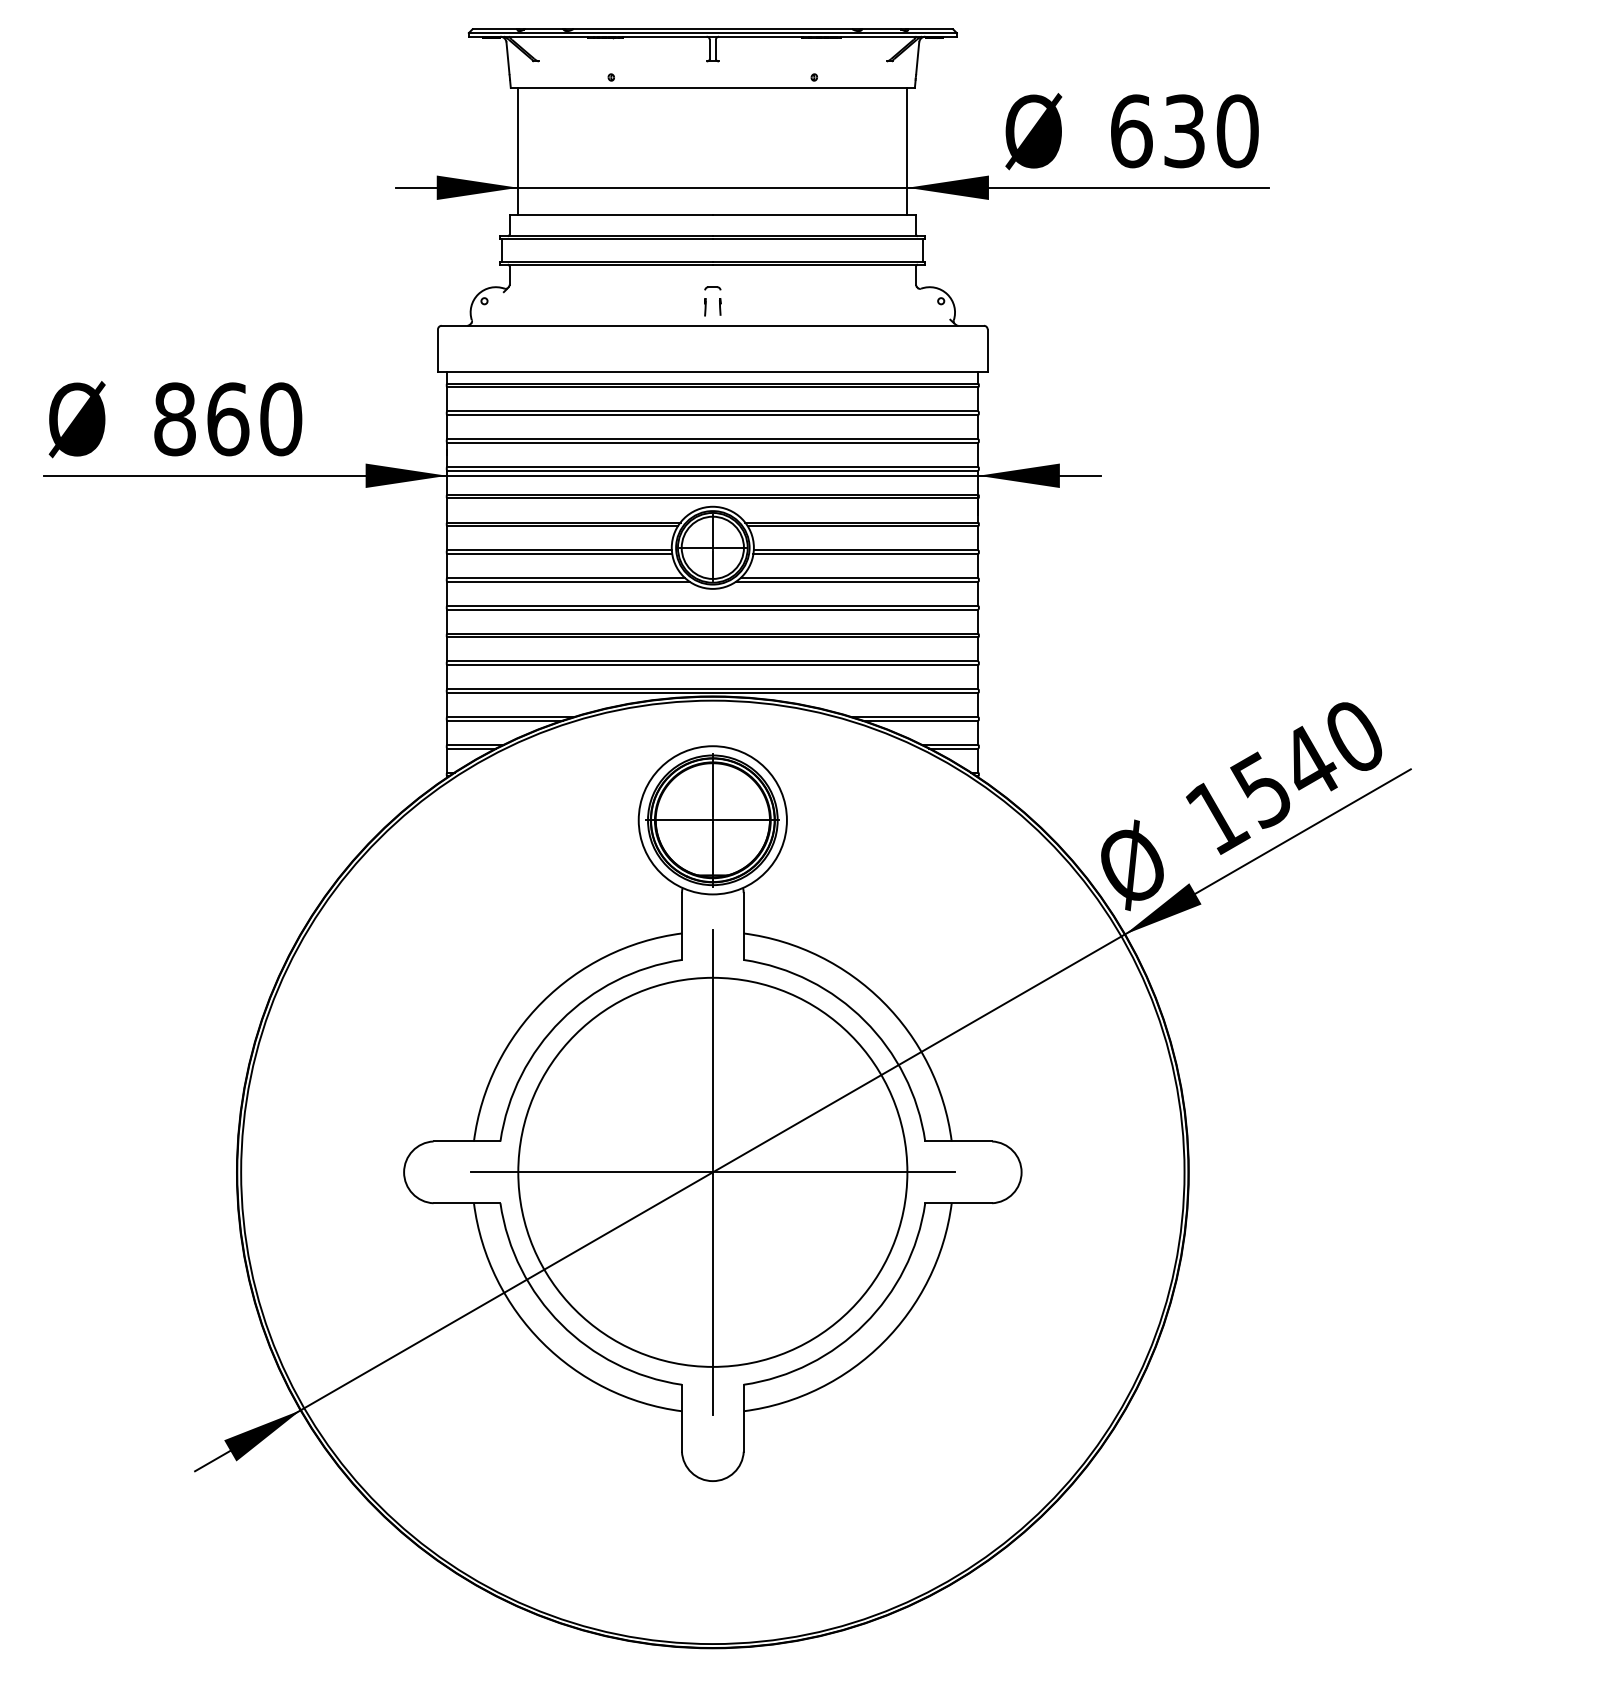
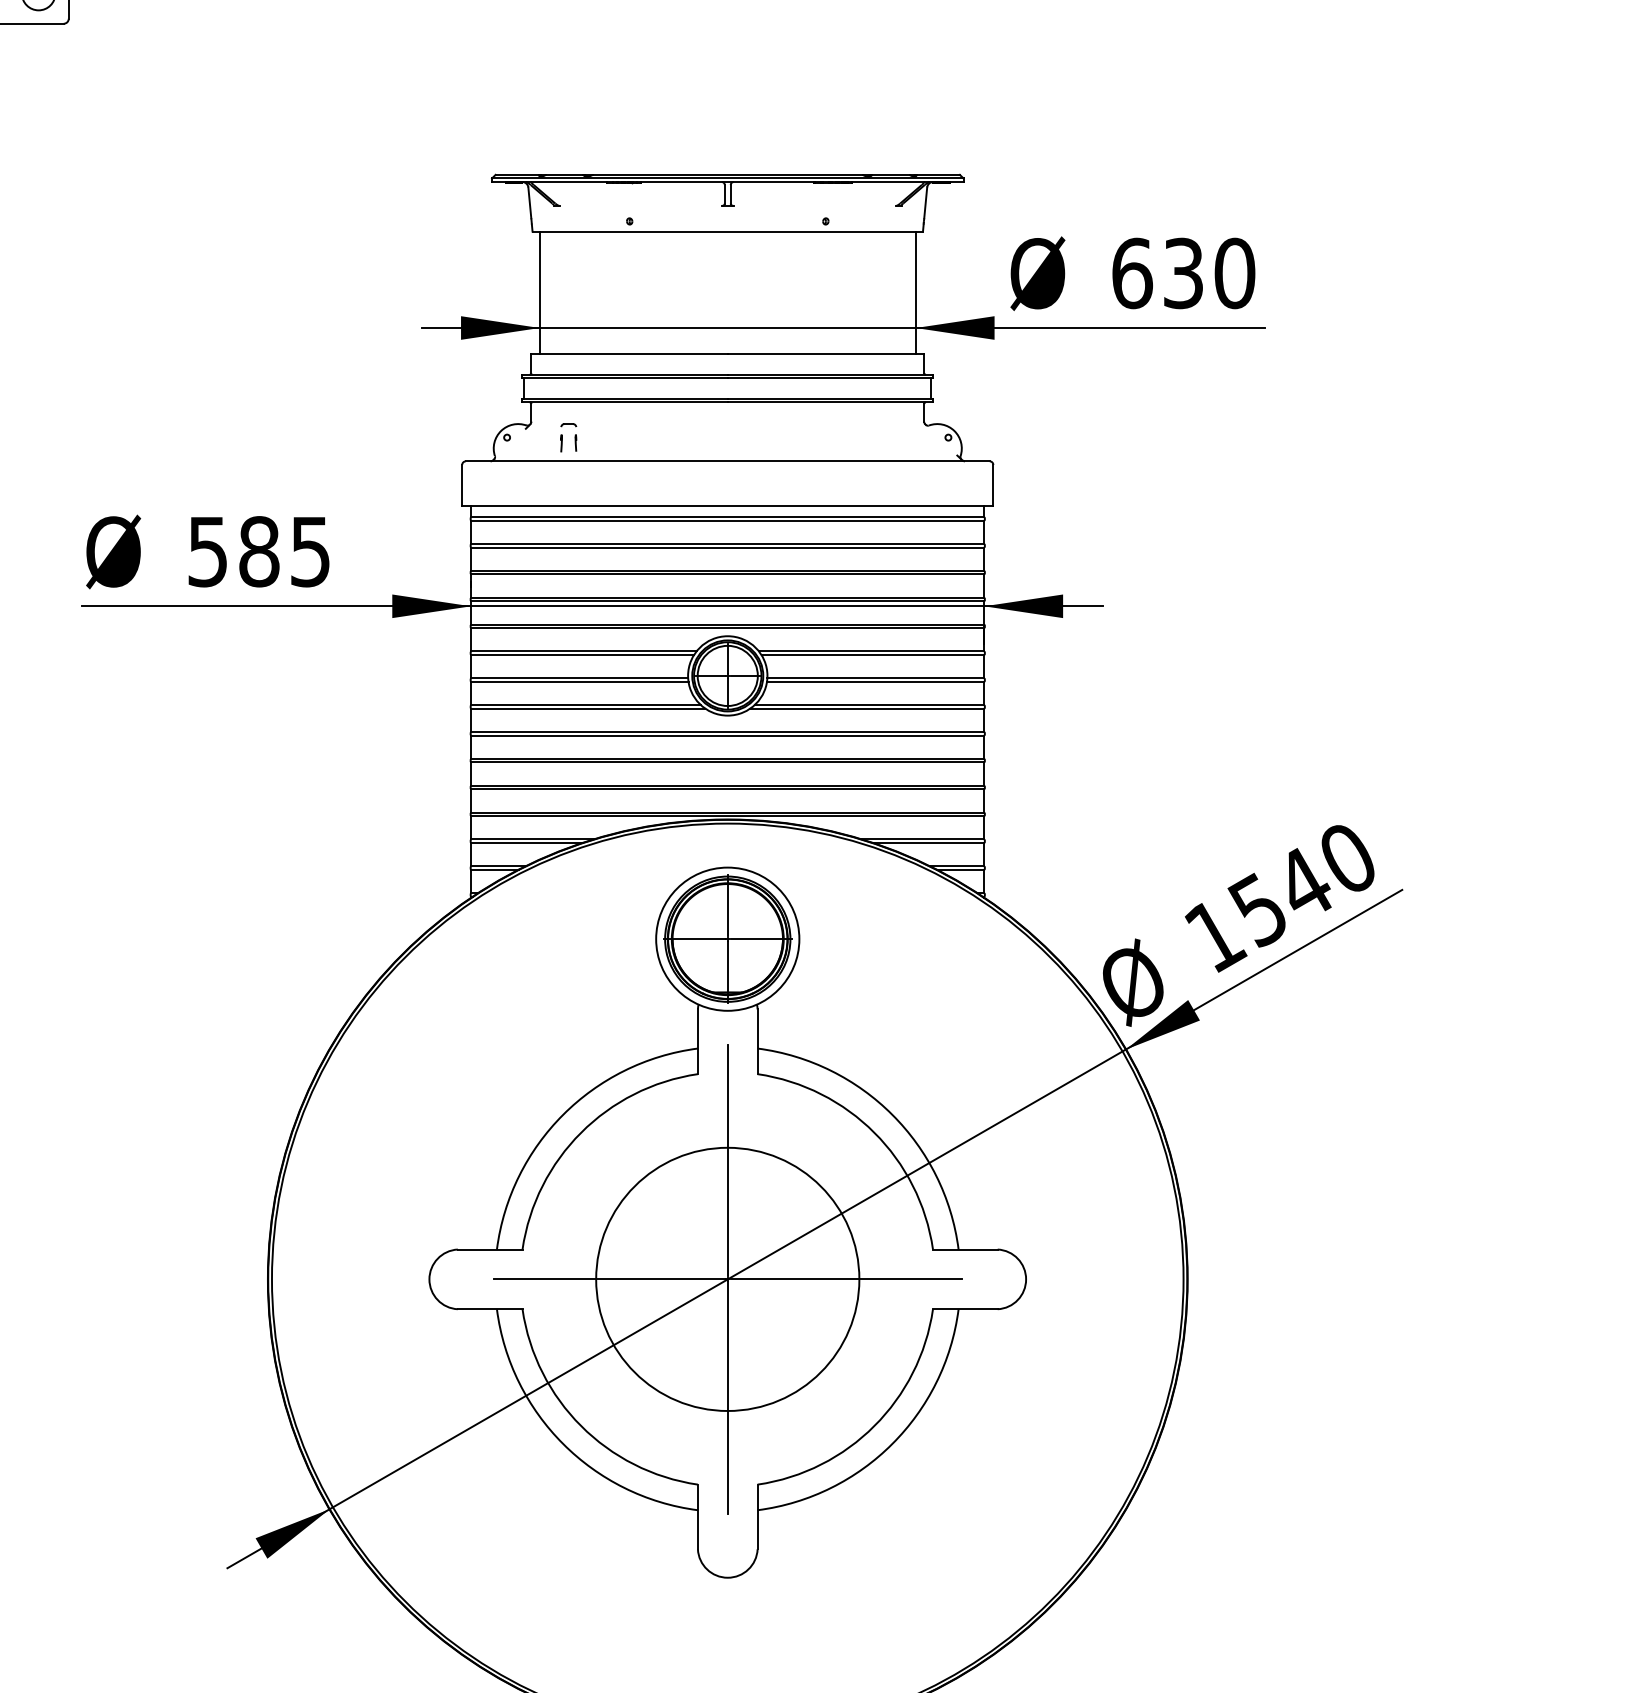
part: (712, 301) -> (568, 437), moved
text: (228, 419) -> (259, 551), 860 -> 585
circle: (712, 1172) -> (727, 1279), size x0.7

